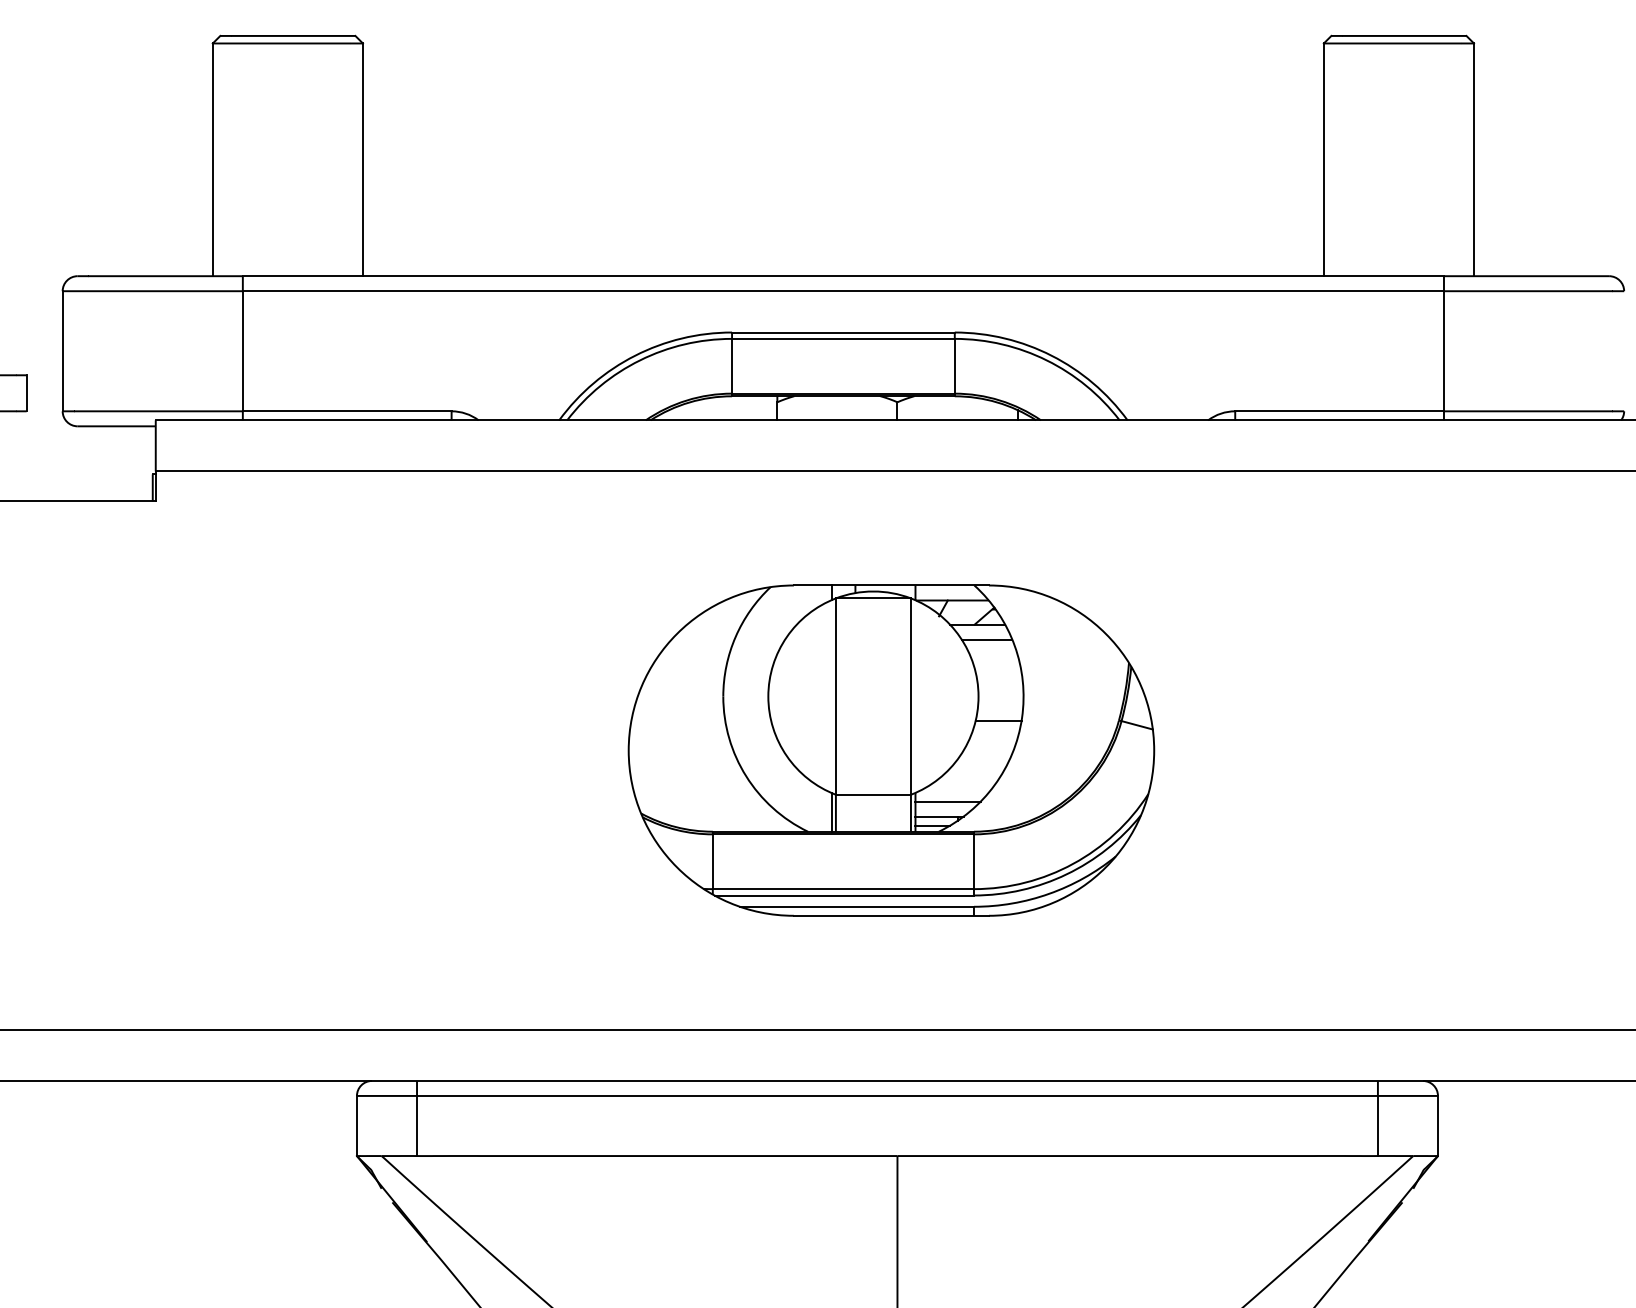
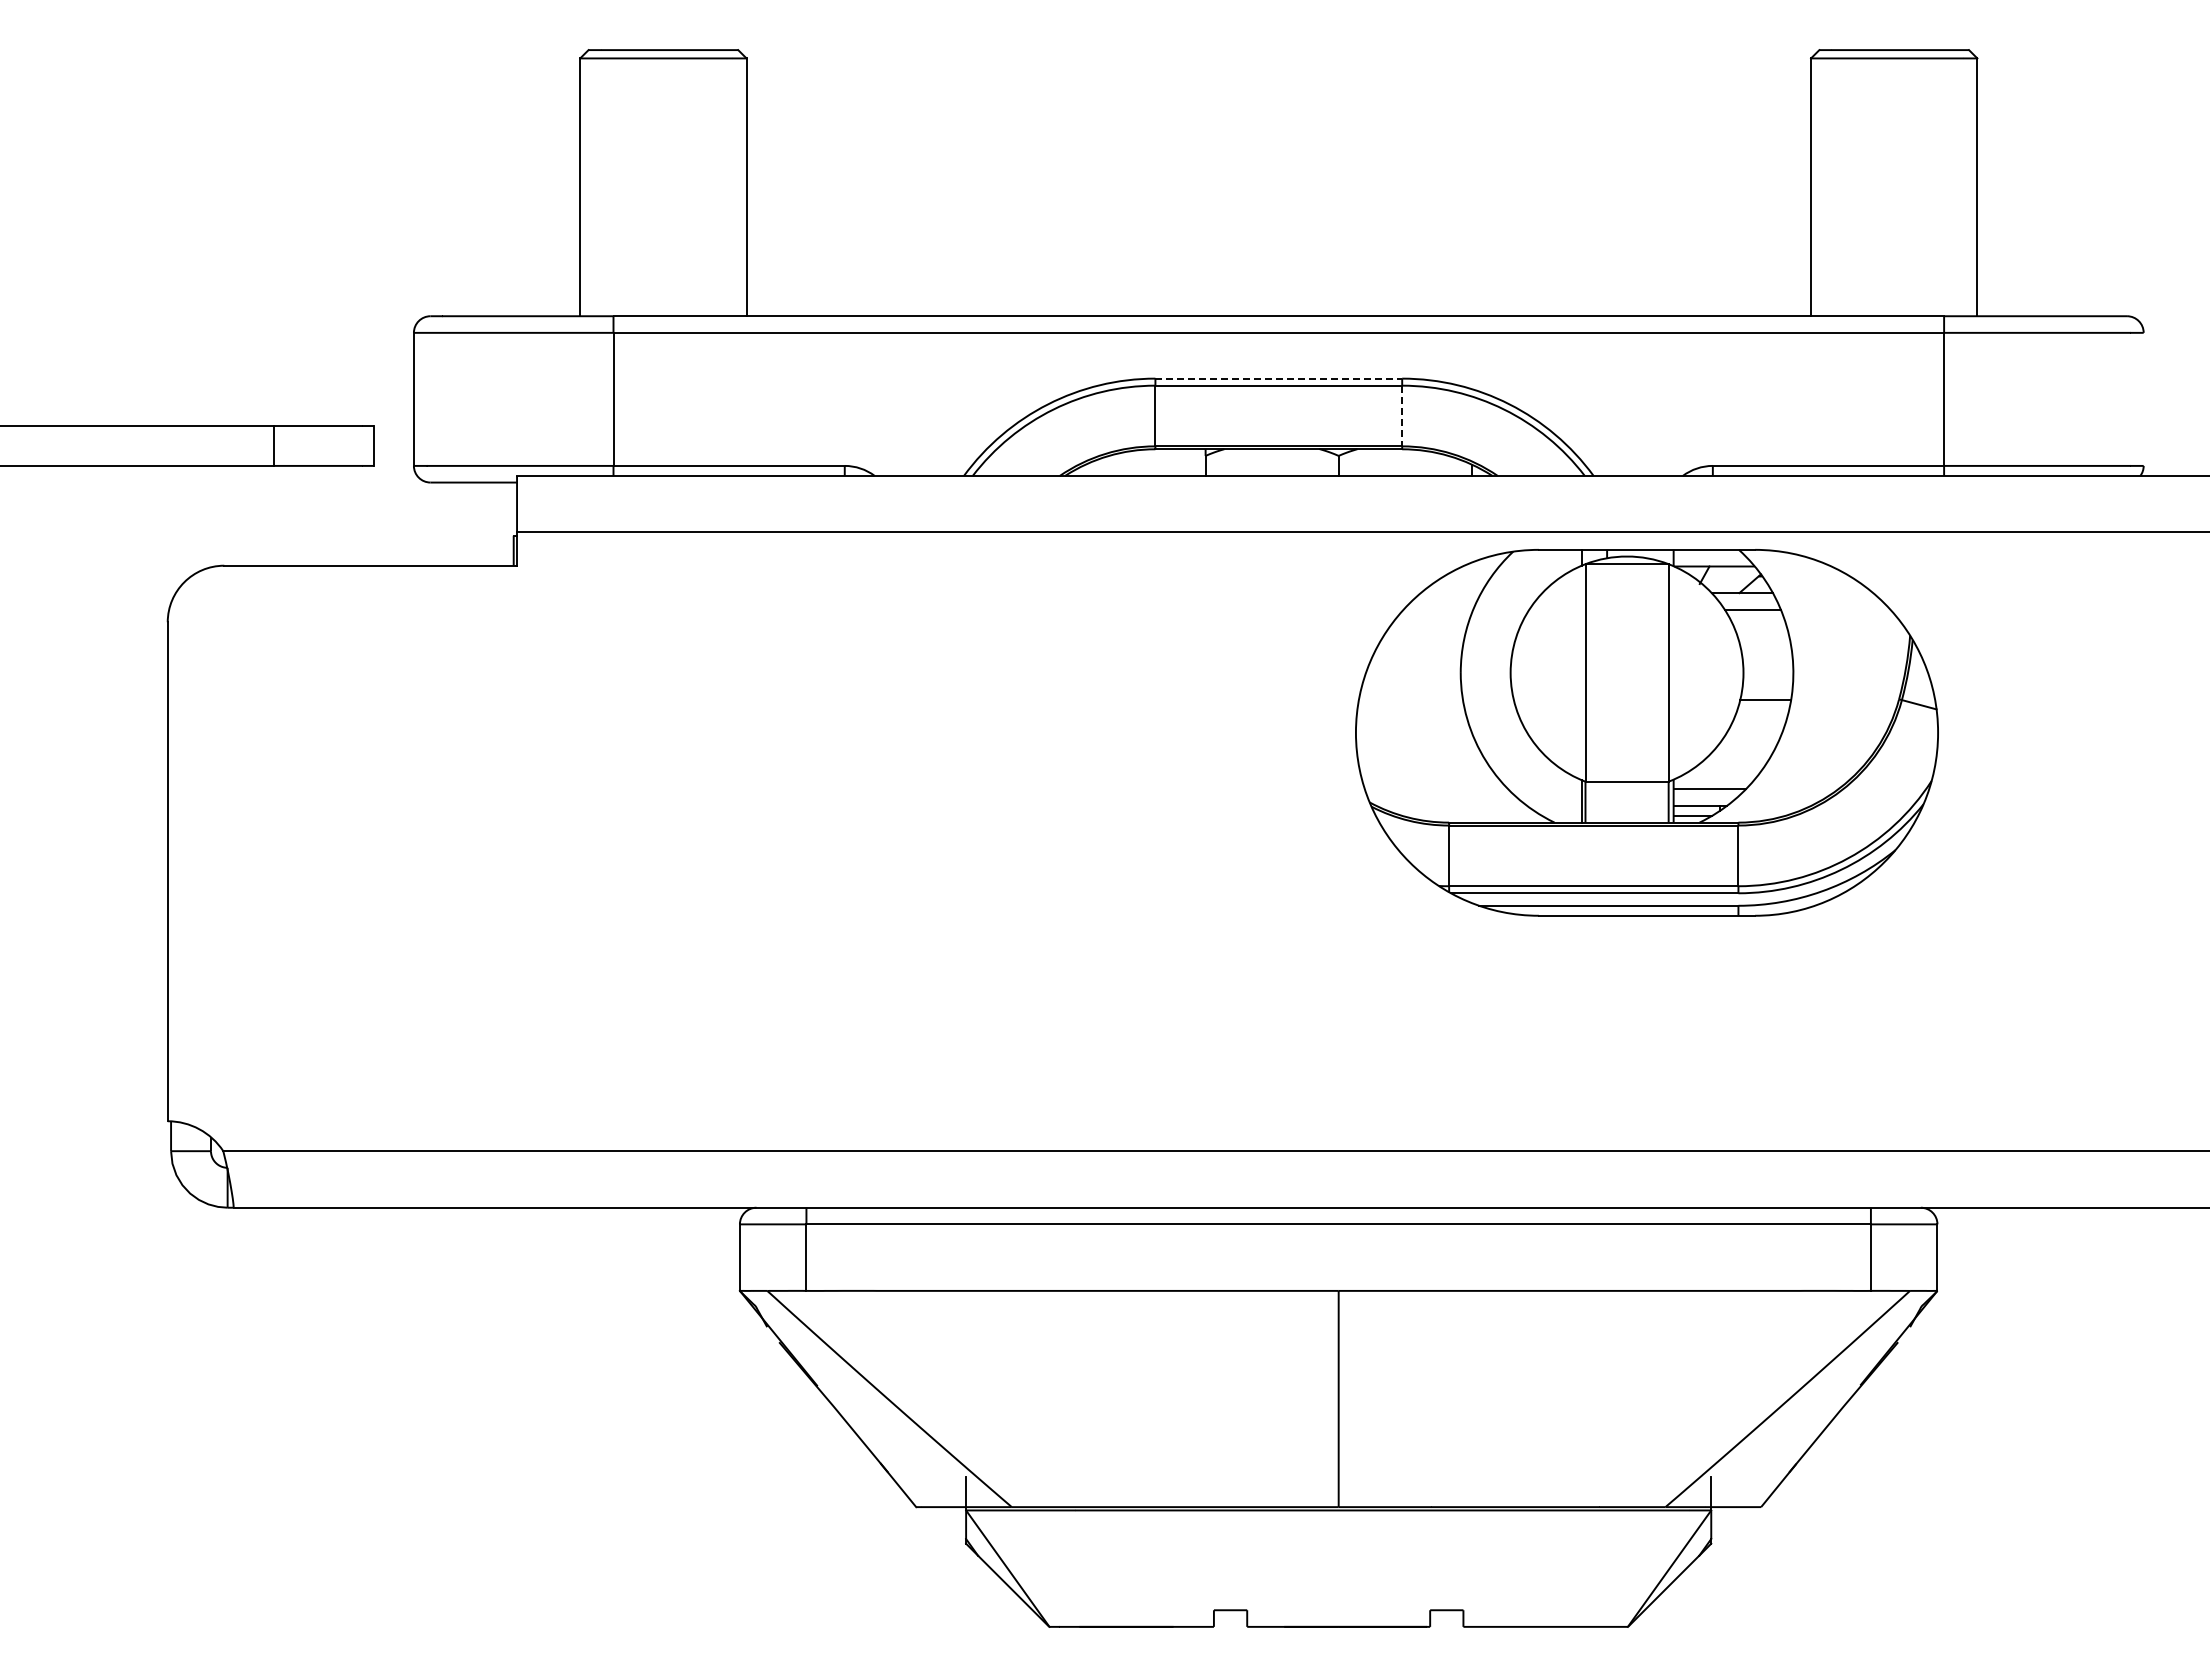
line: (844, 332) -> (1279, 378), solid -> dashed
line: (955, 366) -> (1402, 416), solid -> dashed
part: (890, 750) -> (1646, 732), moved

